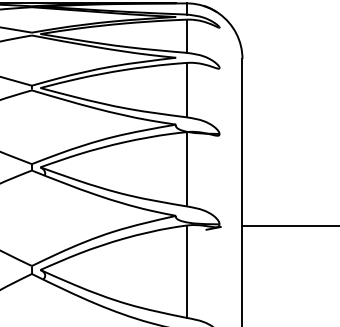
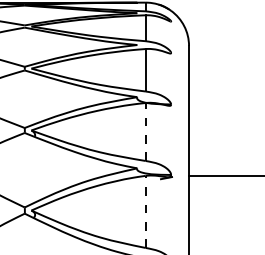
line: (186, 169) -> (145, 132), solid -> dashed
line: (186, 271) -> (145, 211), solid -> dashed

